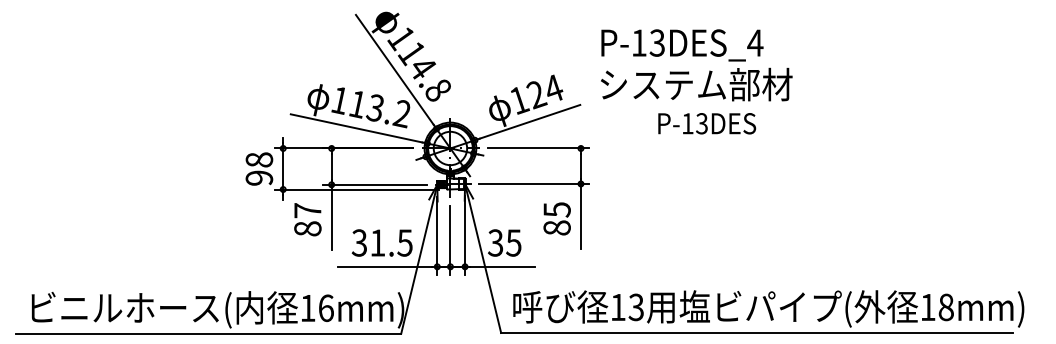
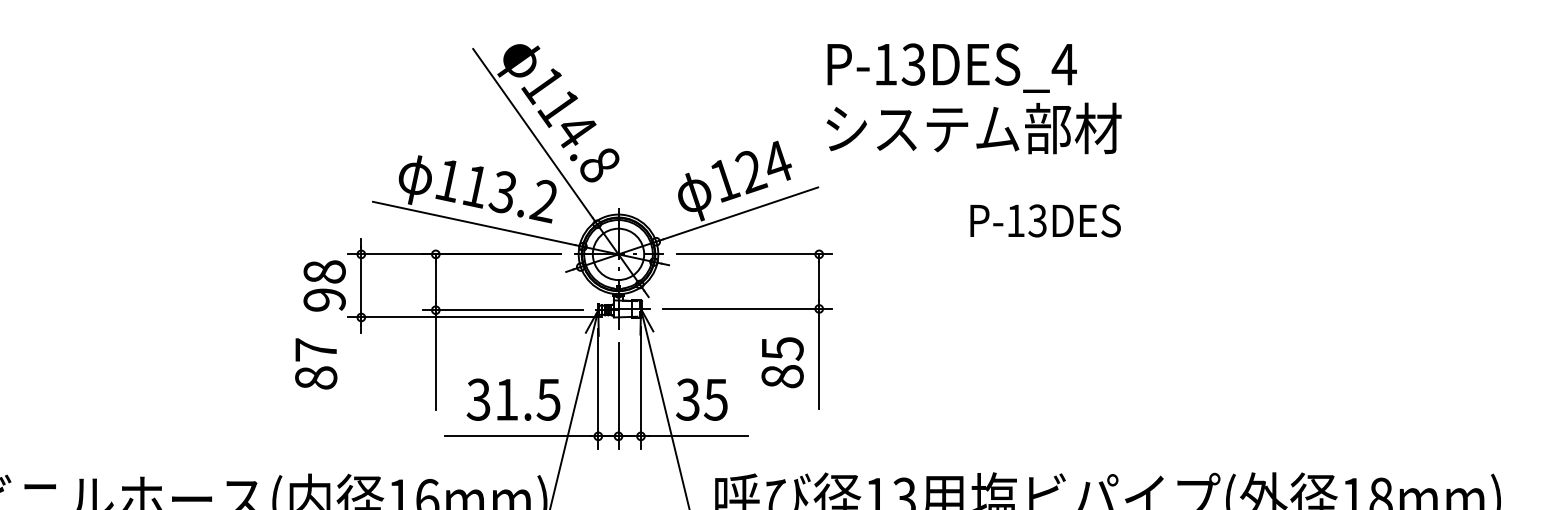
text: (696, 65) -> (973, 99), moved
text: (707, 123) -> (1046, 220), moved
text: (307, 219) -> (315, 363), moved

